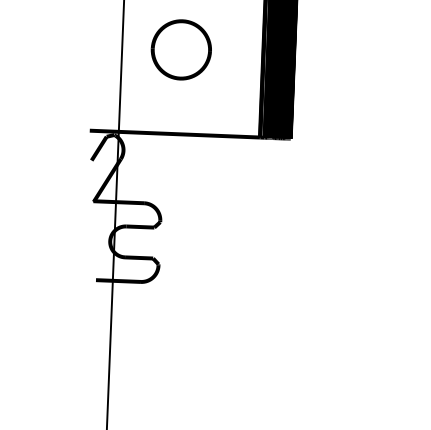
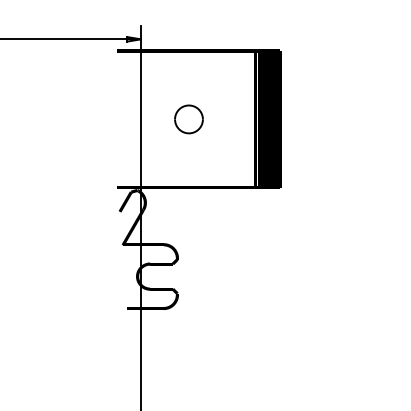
part: (180, 50) -> (188, 119), size x0.6

